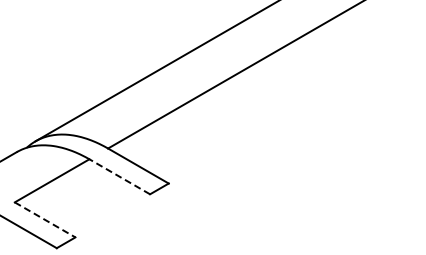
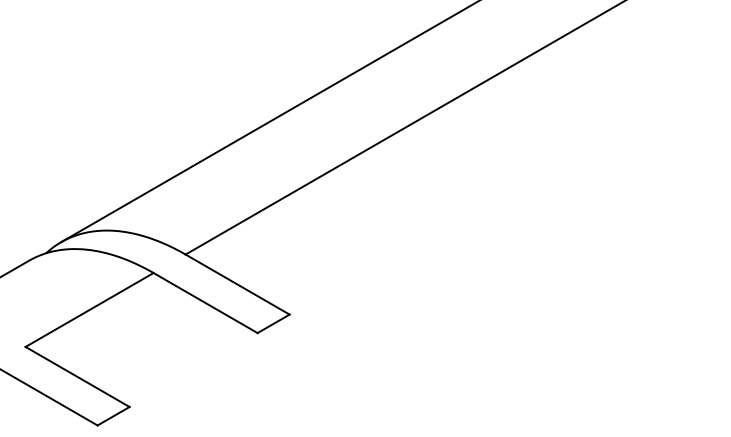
line: (119, 176) -> (205, 302), dashed -> solid
line: (45, 220) -> (78, 377), dashed -> solid

